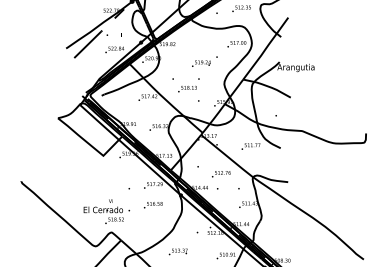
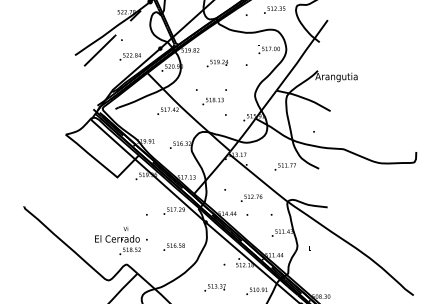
text: (201, 63) -> (217, 63), moved
text: (153, 205) -> (174, 247), moved
text: (177, 251) -> (214, 287), moved

